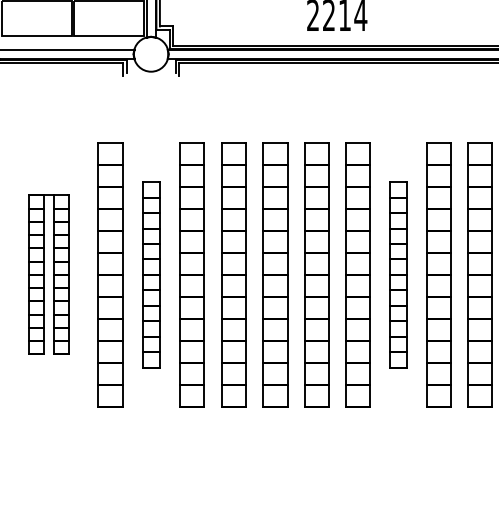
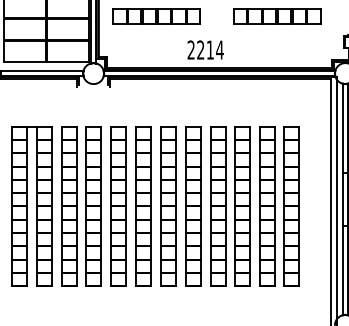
part: (48, 274) -> (31, 206), size x1.67
part: (150, 274) -> (93, 206), size x1.43
part: (398, 274) -> (242, 206), size x1.43

